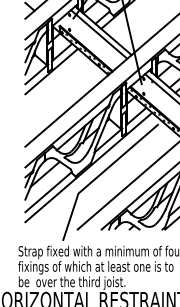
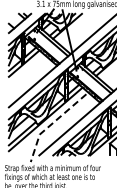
line: (98, 176) -> (51, 124), solid -> dashed

